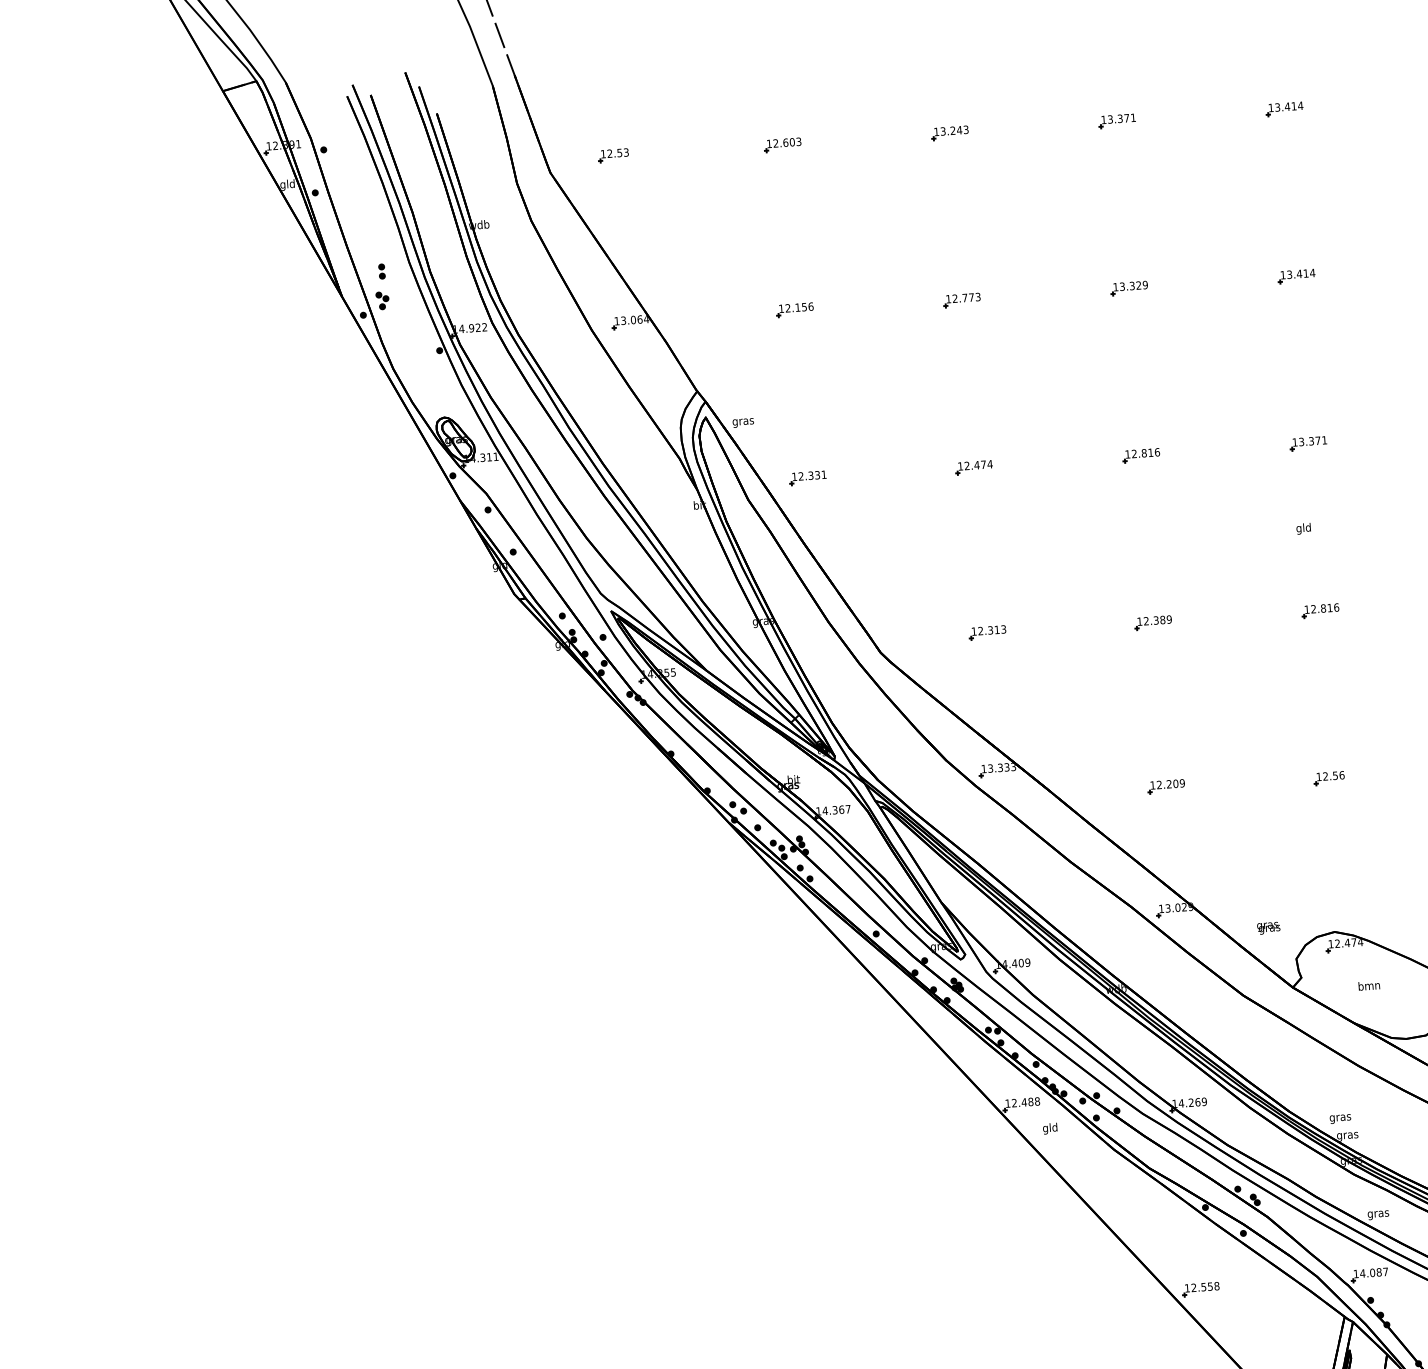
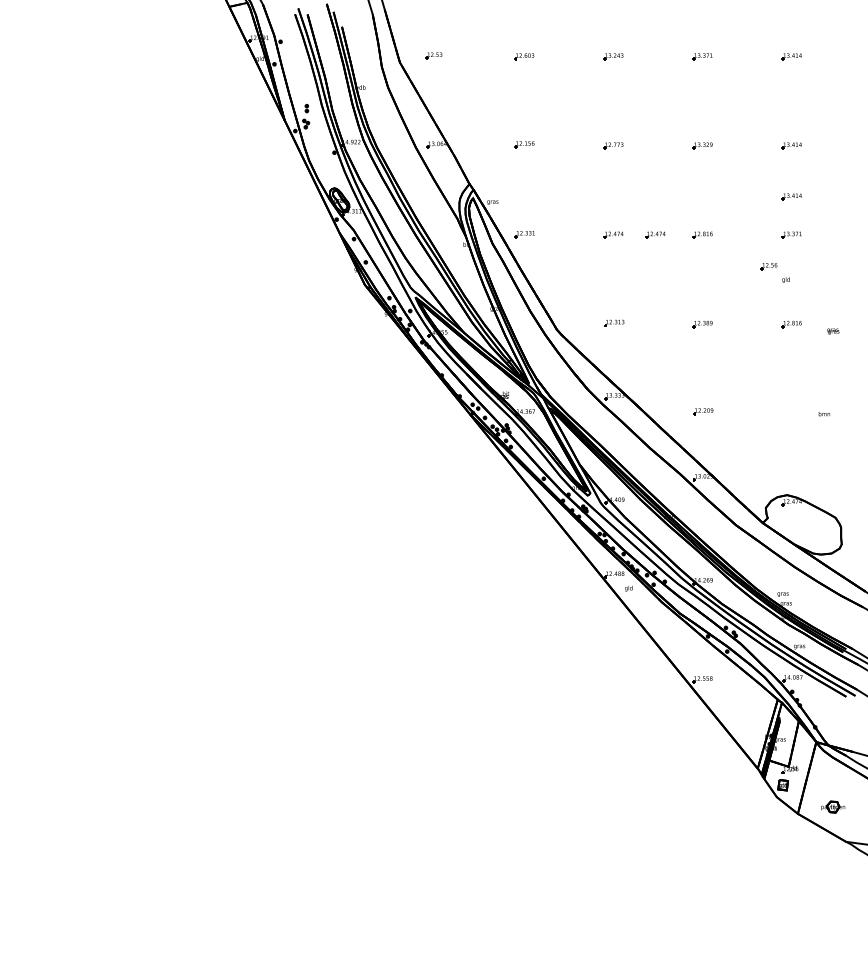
part: (1302, 371) -> (791, 196), added
part: (1052, 460) -> (655, 234), added
part: (1328, 778) -> (768, 266), moved
text: (1269, 927) -> (833, 331), moved
text: (1369, 986) -> (824, 414), moved

